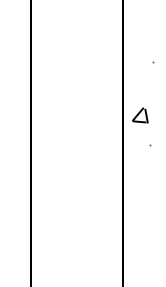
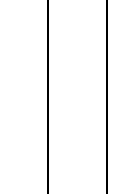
hatch: (142, 102) -> (119, 63), removed

